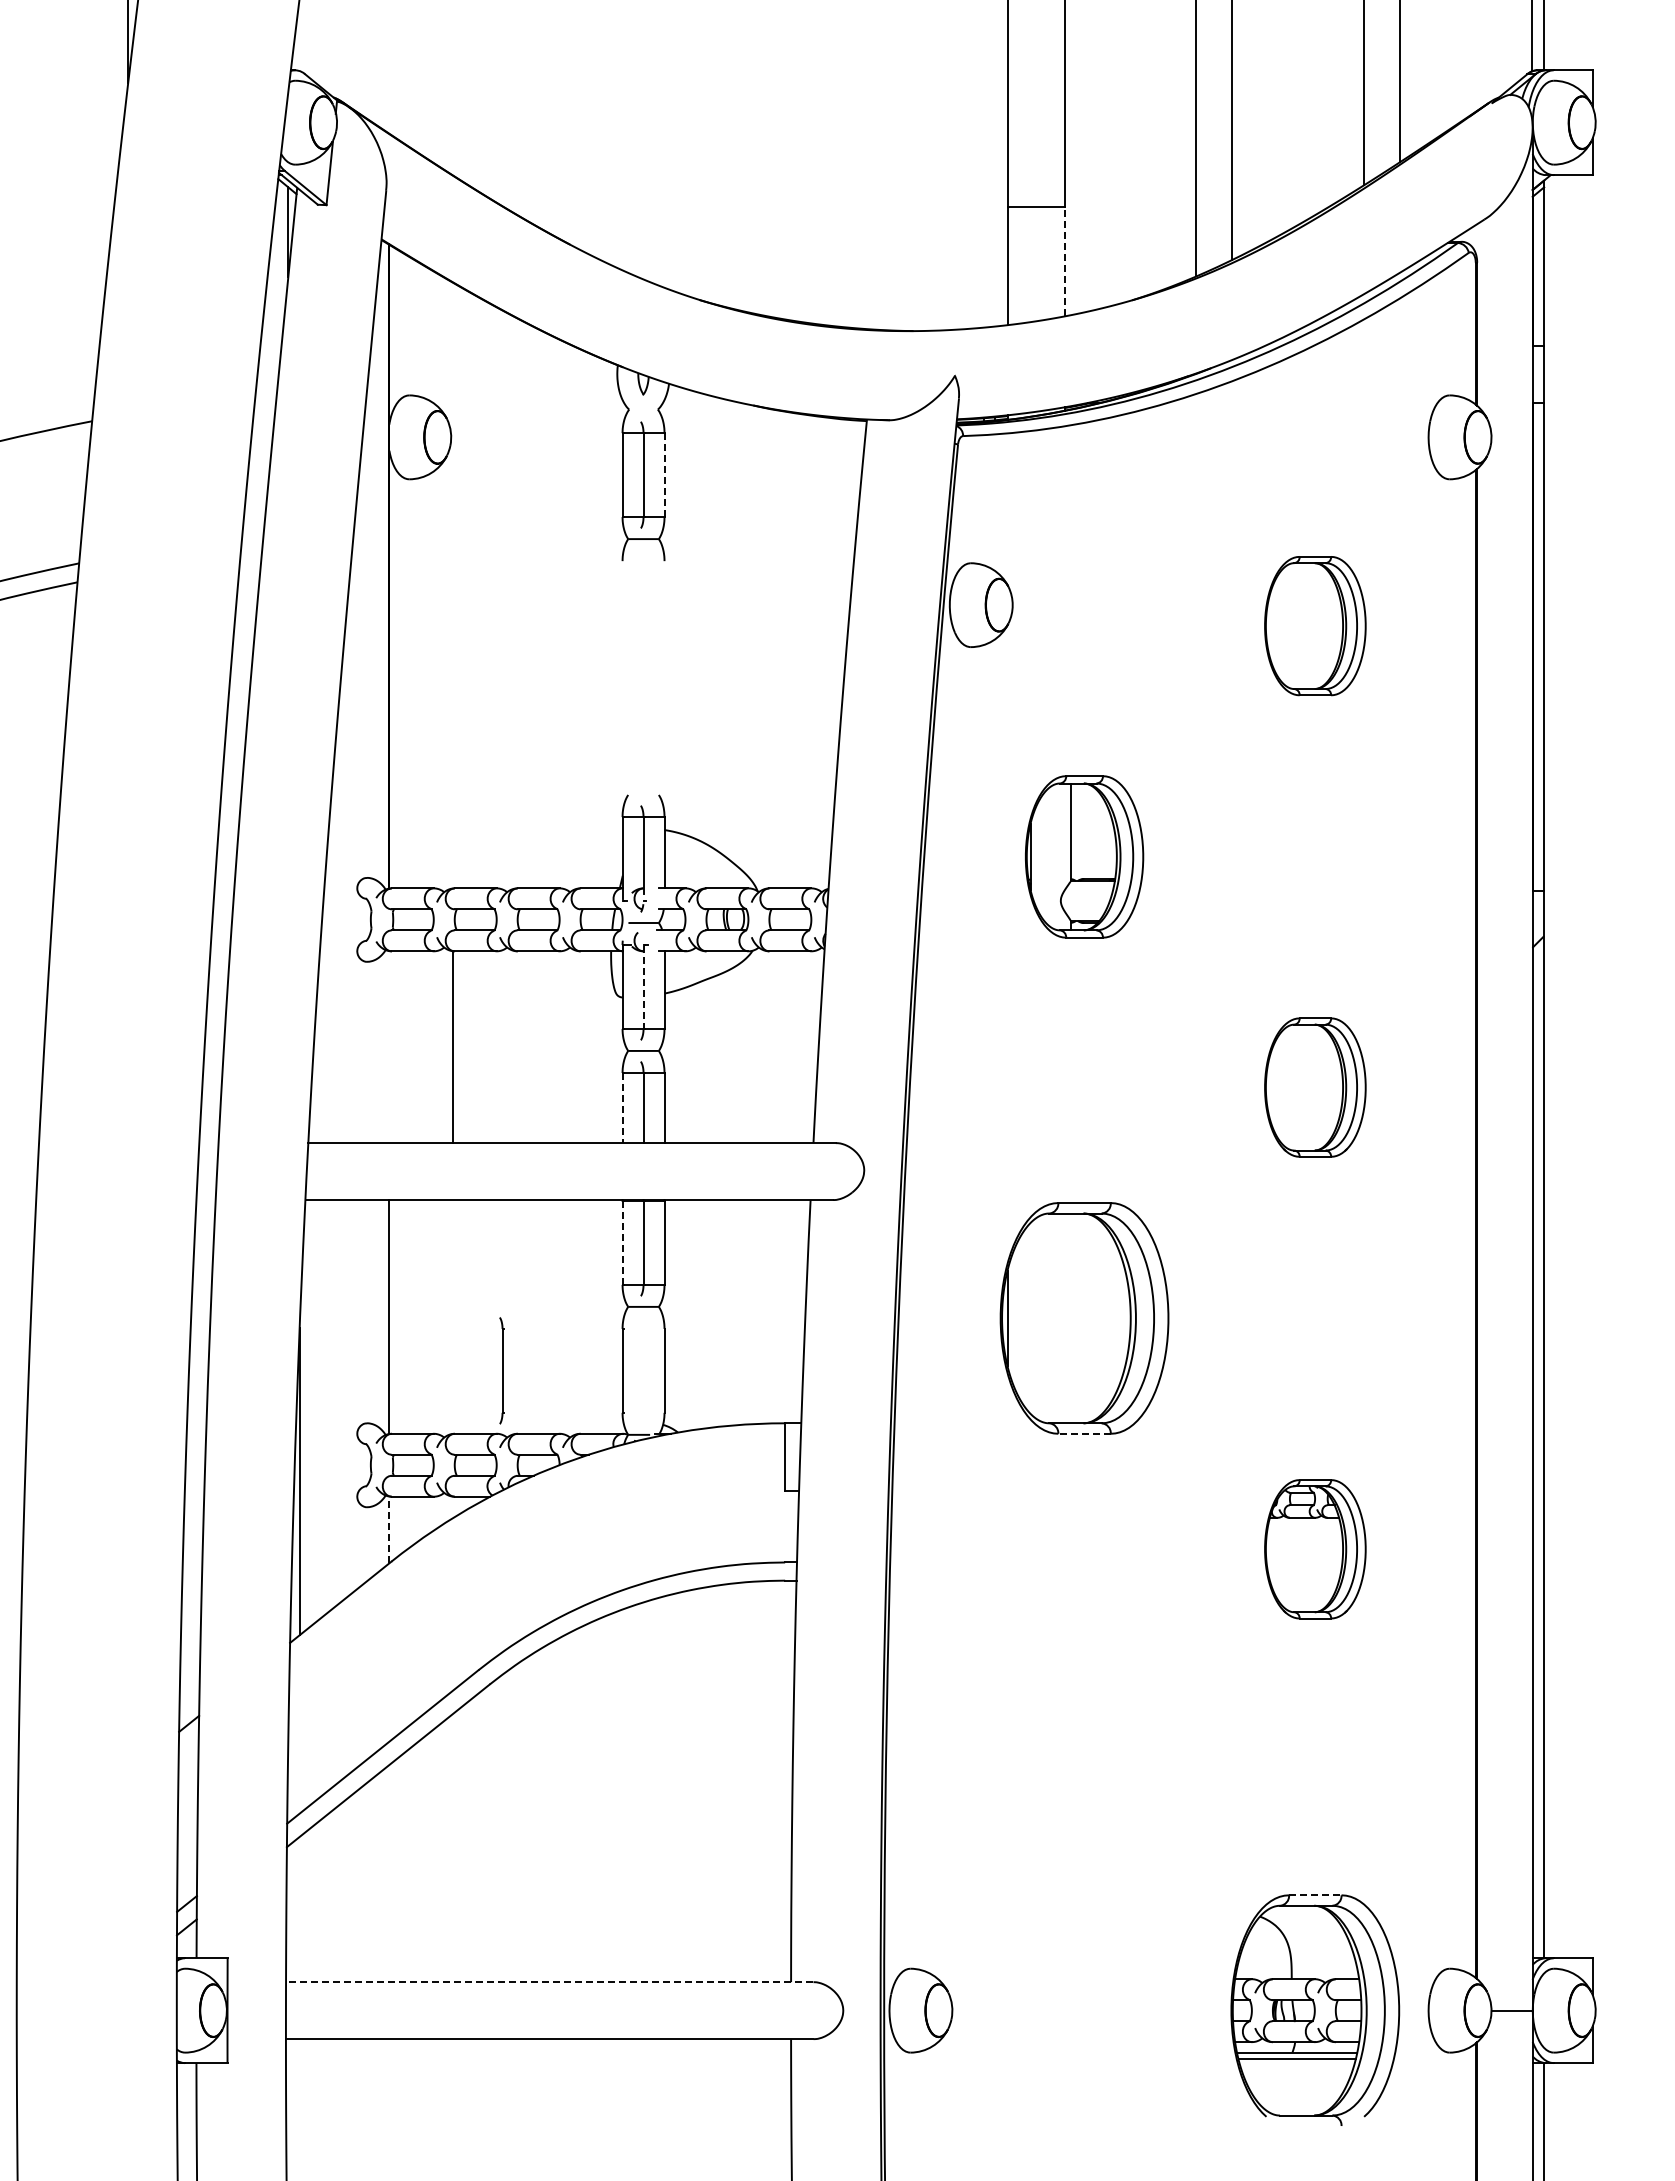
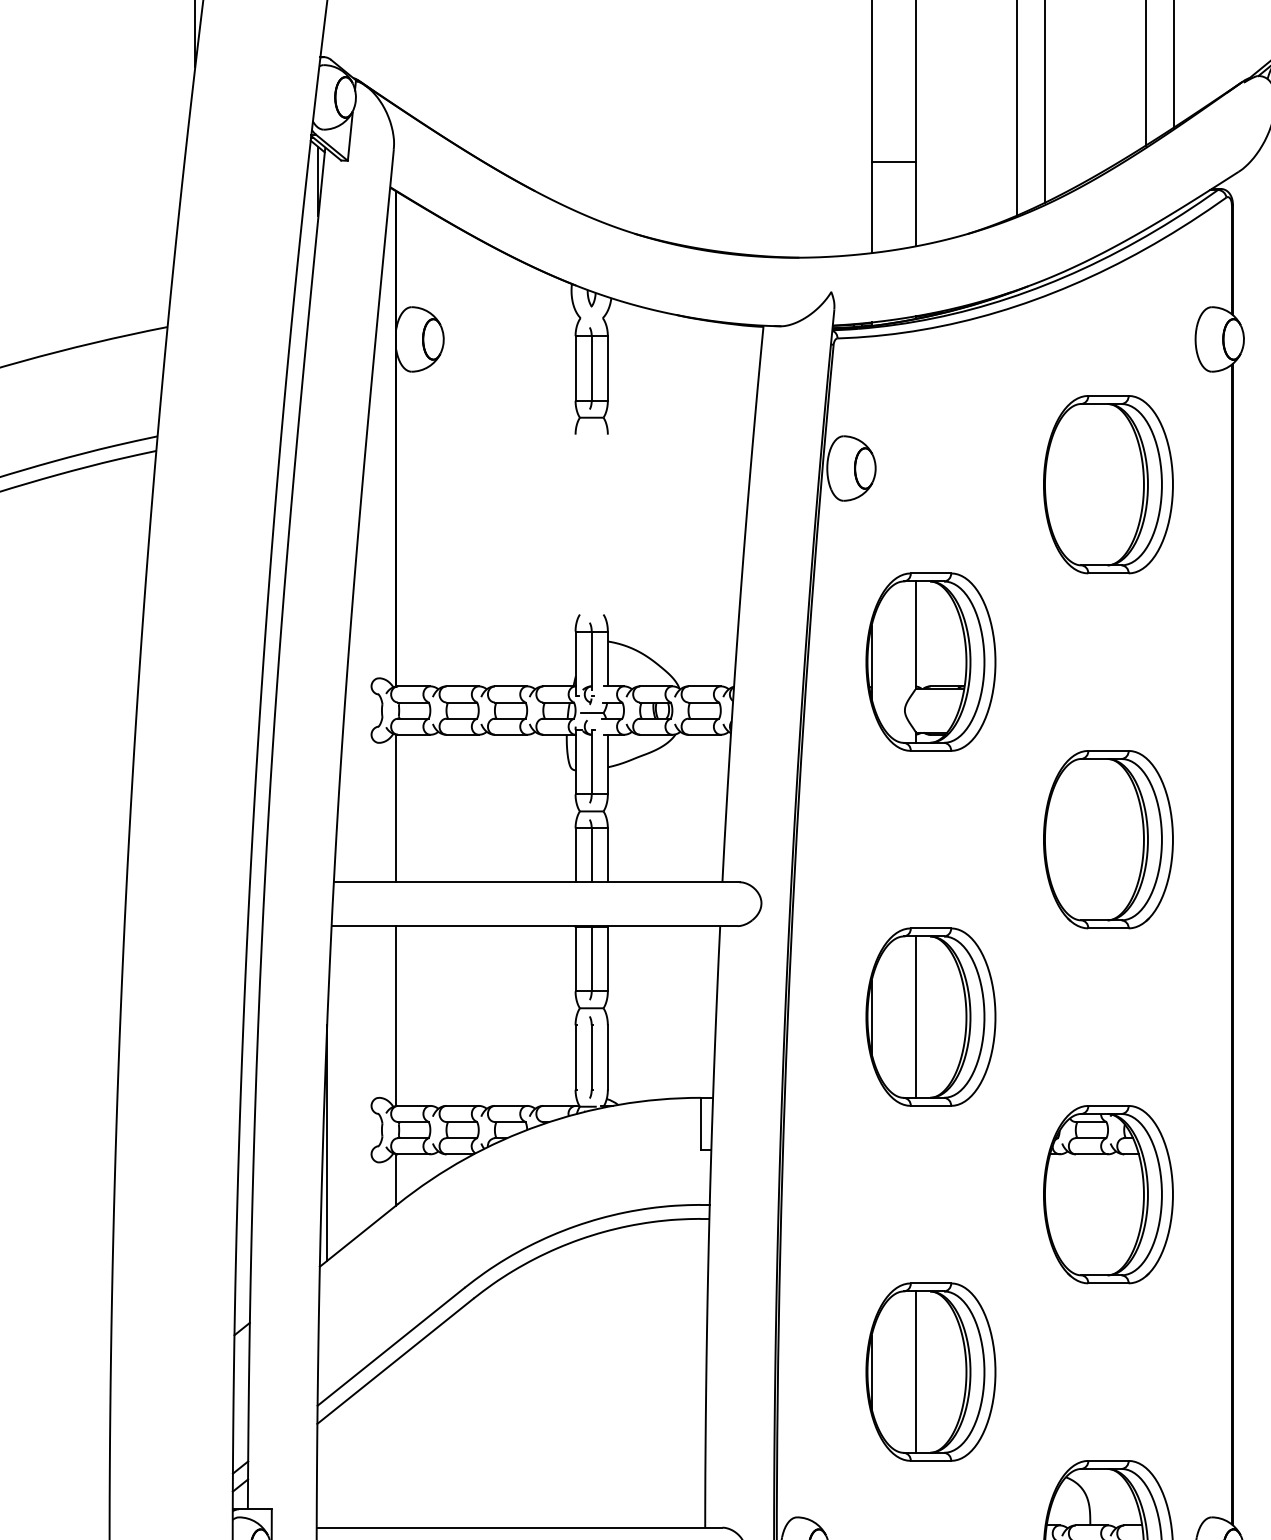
line: (1064, 261) -> (915, 204), dashed -> solid
line: (664, 475) -> (607, 368), dashed -> solid
part: (1315, 625) -> (1108, 484), size x1.67
part: (1084, 856) -> (930, 661), size x1.43
line: (643, 988) -> (591, 763), dashed -> solid
line: (453, 1047) -> (396, 808), moved
part: (1315, 1087) -> (1108, 839), size x1.67
line: (622, 1108) -> (575, 855), dashed -> solid
line: (622, 1242) -> (575, 958), dashed -> solid
line: (1064, 1318) -> (915, 1017), added
part: (501, 1370) -> (590, 1057), moved
line: (1084, 1433) -> (930, 1105), dashed -> solid
line: (389, 1529) -> (396, 1179), dashed -> solid
part: (1315, 1549) -> (1108, 1194), size x1.67
part: (1084, 1779) -> (930, 1371), added
line: (1315, 1895) -> (1108, 1461), dashed -> solid
line: (549, 1982) -> (519, 1527), dashed -> solid

